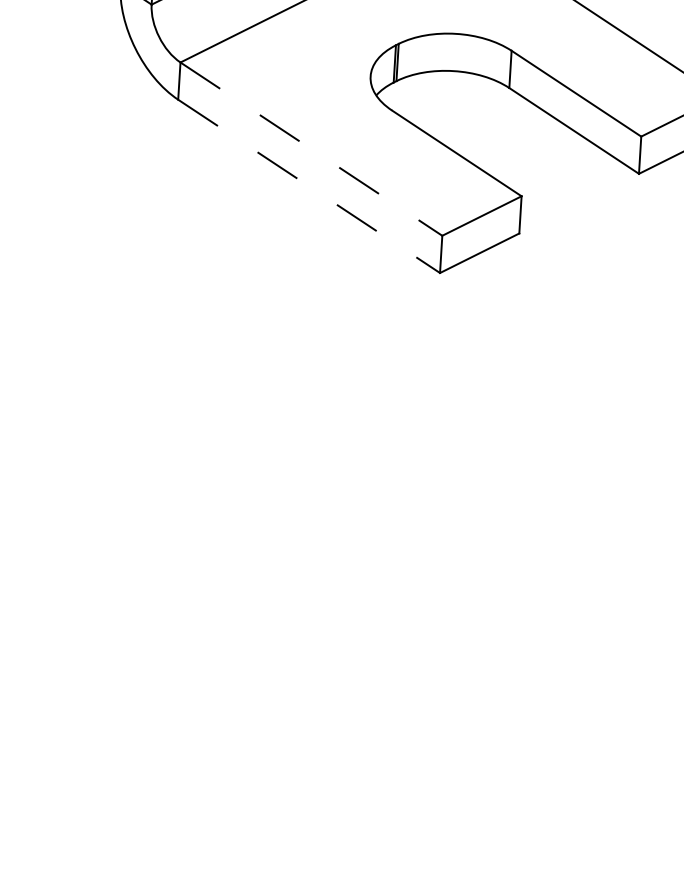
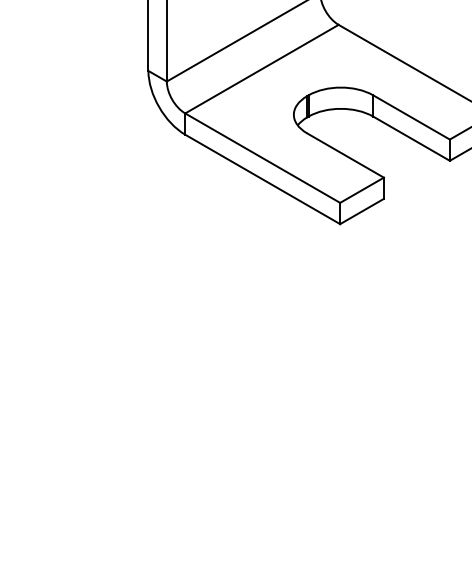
line: (312, 149) -> (263, 158), dashed -> solid
line: (310, 186) -> (263, 179), dashed -> solid

